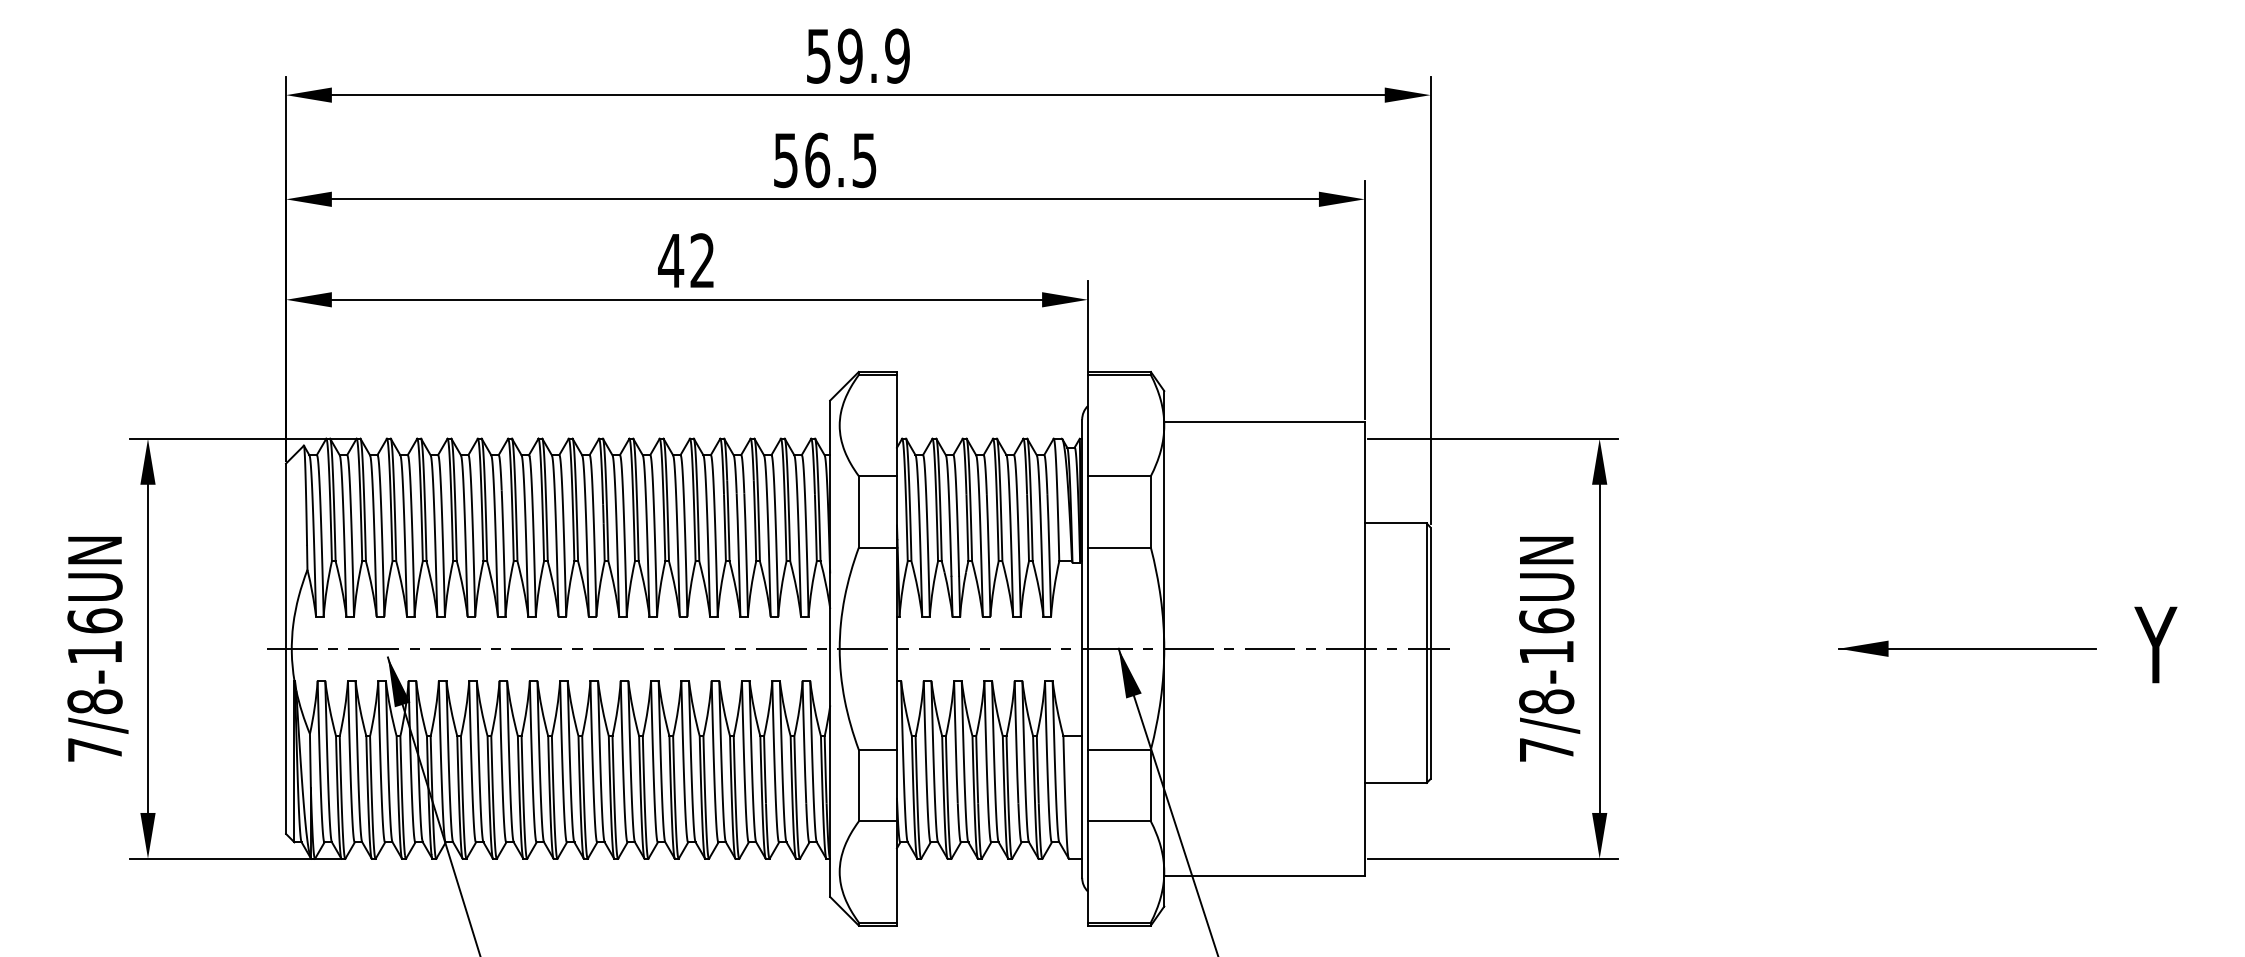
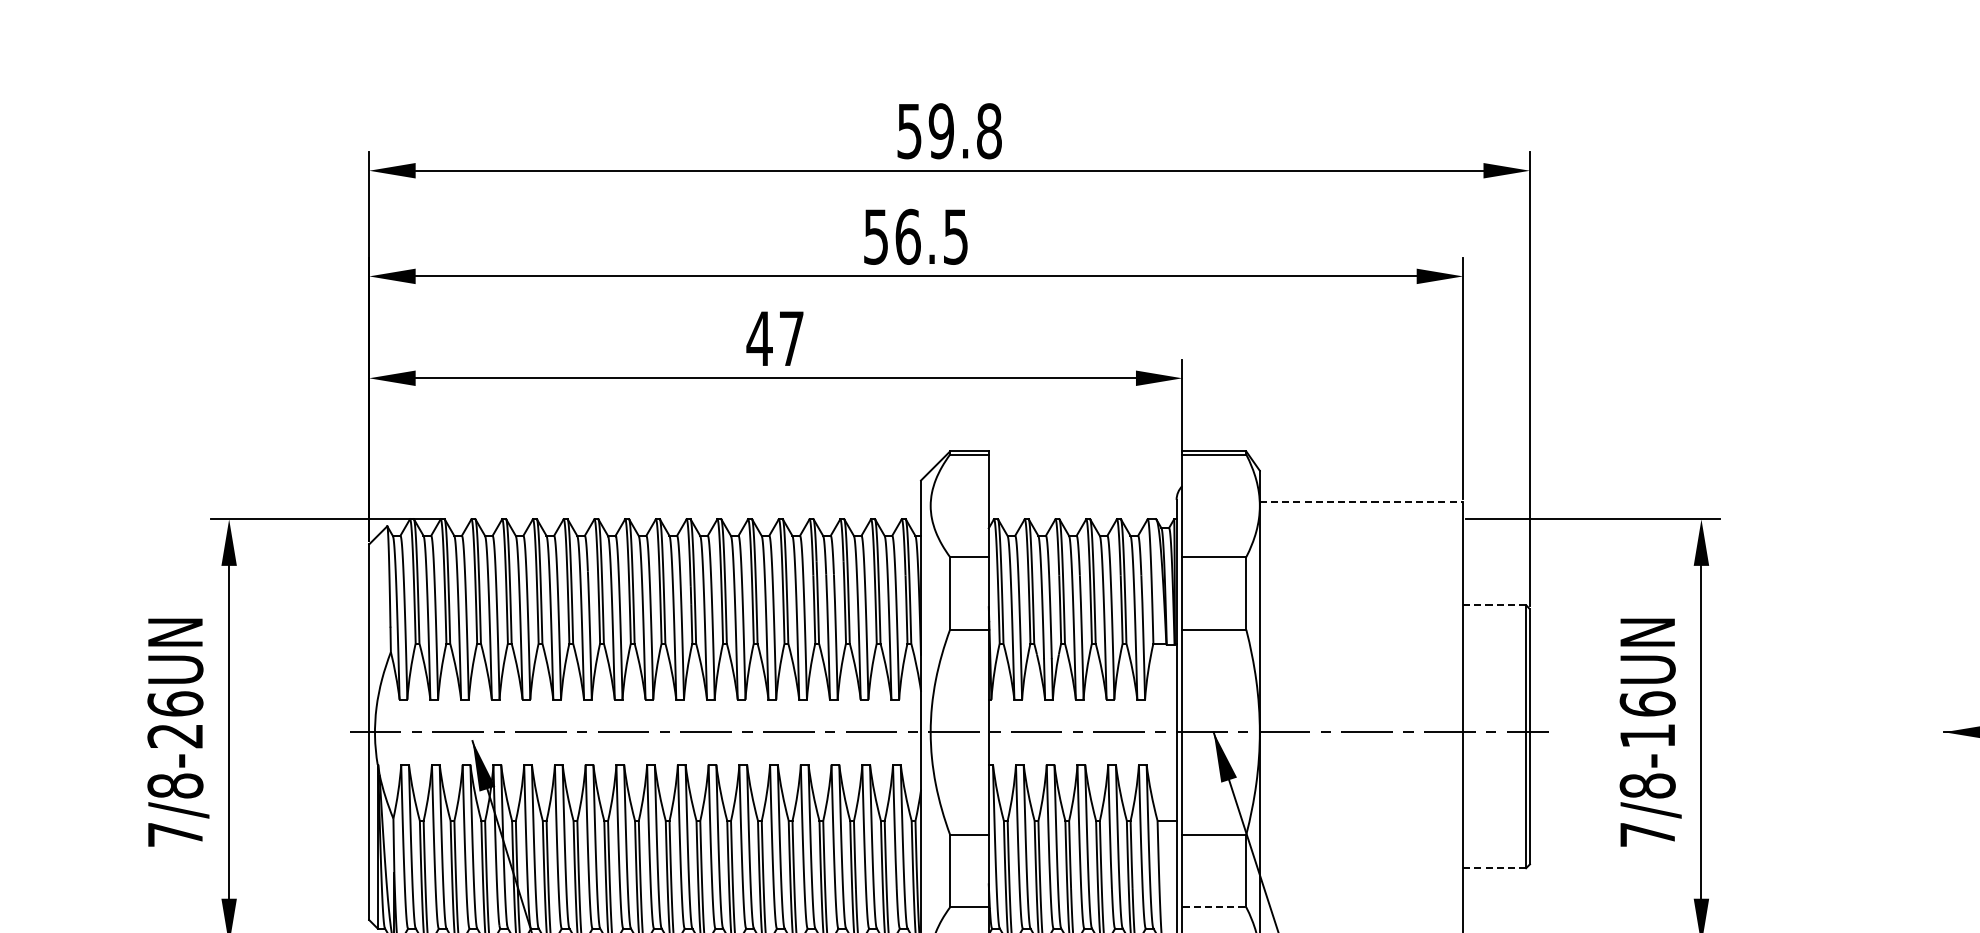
text: (897, 55) -> (989, 130), 59.9 -> 59.8
text: (702, 260) -> (791, 338), 42 -> 47
line: (1265, 421) -> (1362, 501), solid -> dashed
line: (1396, 523) -> (1495, 605), solid -> dashed
text: (94, 652) -> (174, 736), 7/8-16UN -> 7/8-26UN
line: (1395, 782) -> (1494, 867), solid -> dashed
line: (1119, 821) -> (1214, 907), solid -> dashed

